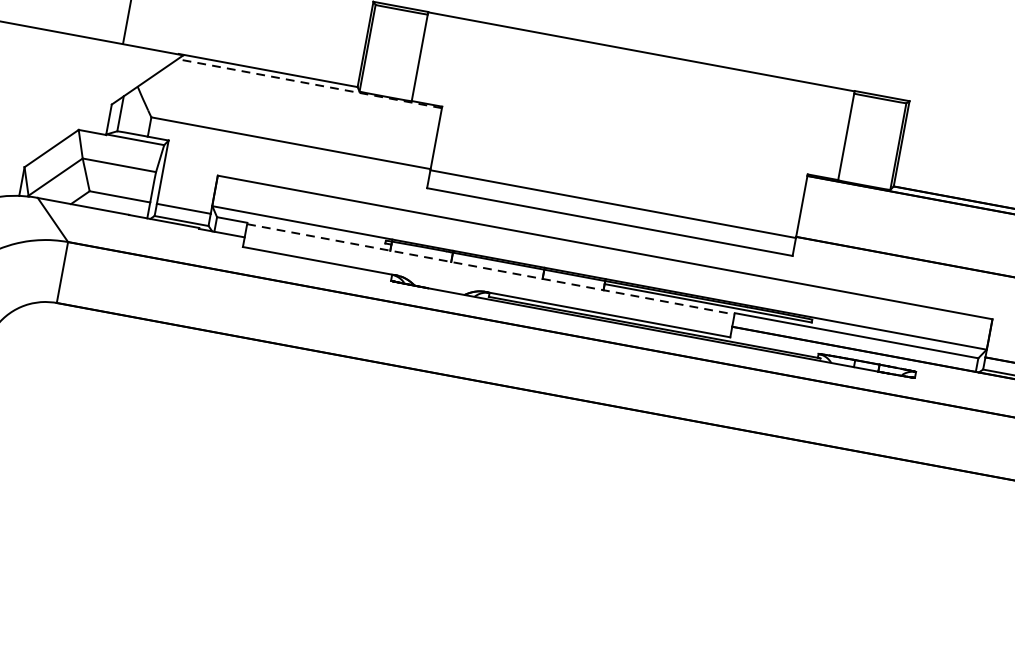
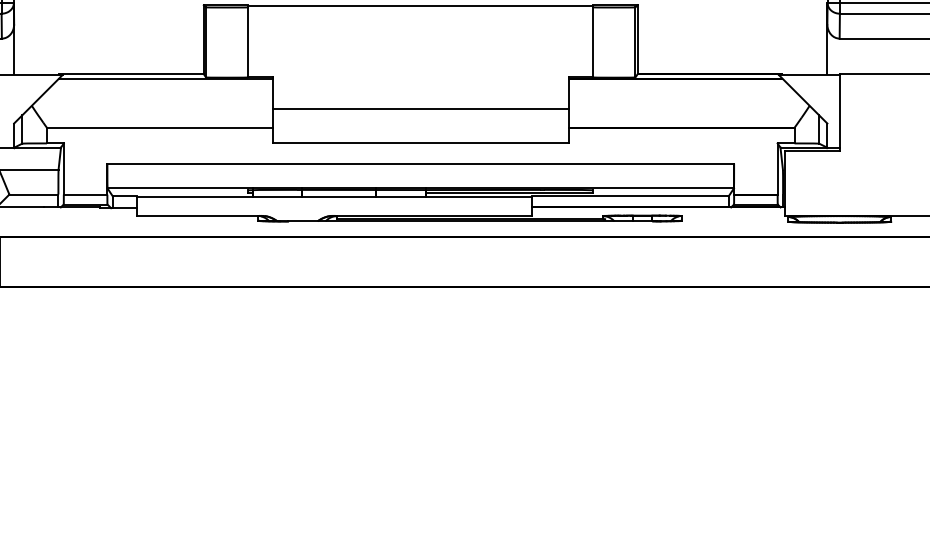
line: (310, 83) -> (166, 78), dashed -> solid
line: (612, 203) -> (420, 108), moved
line: (492, 269) -> (335, 197), dashed -> solid

